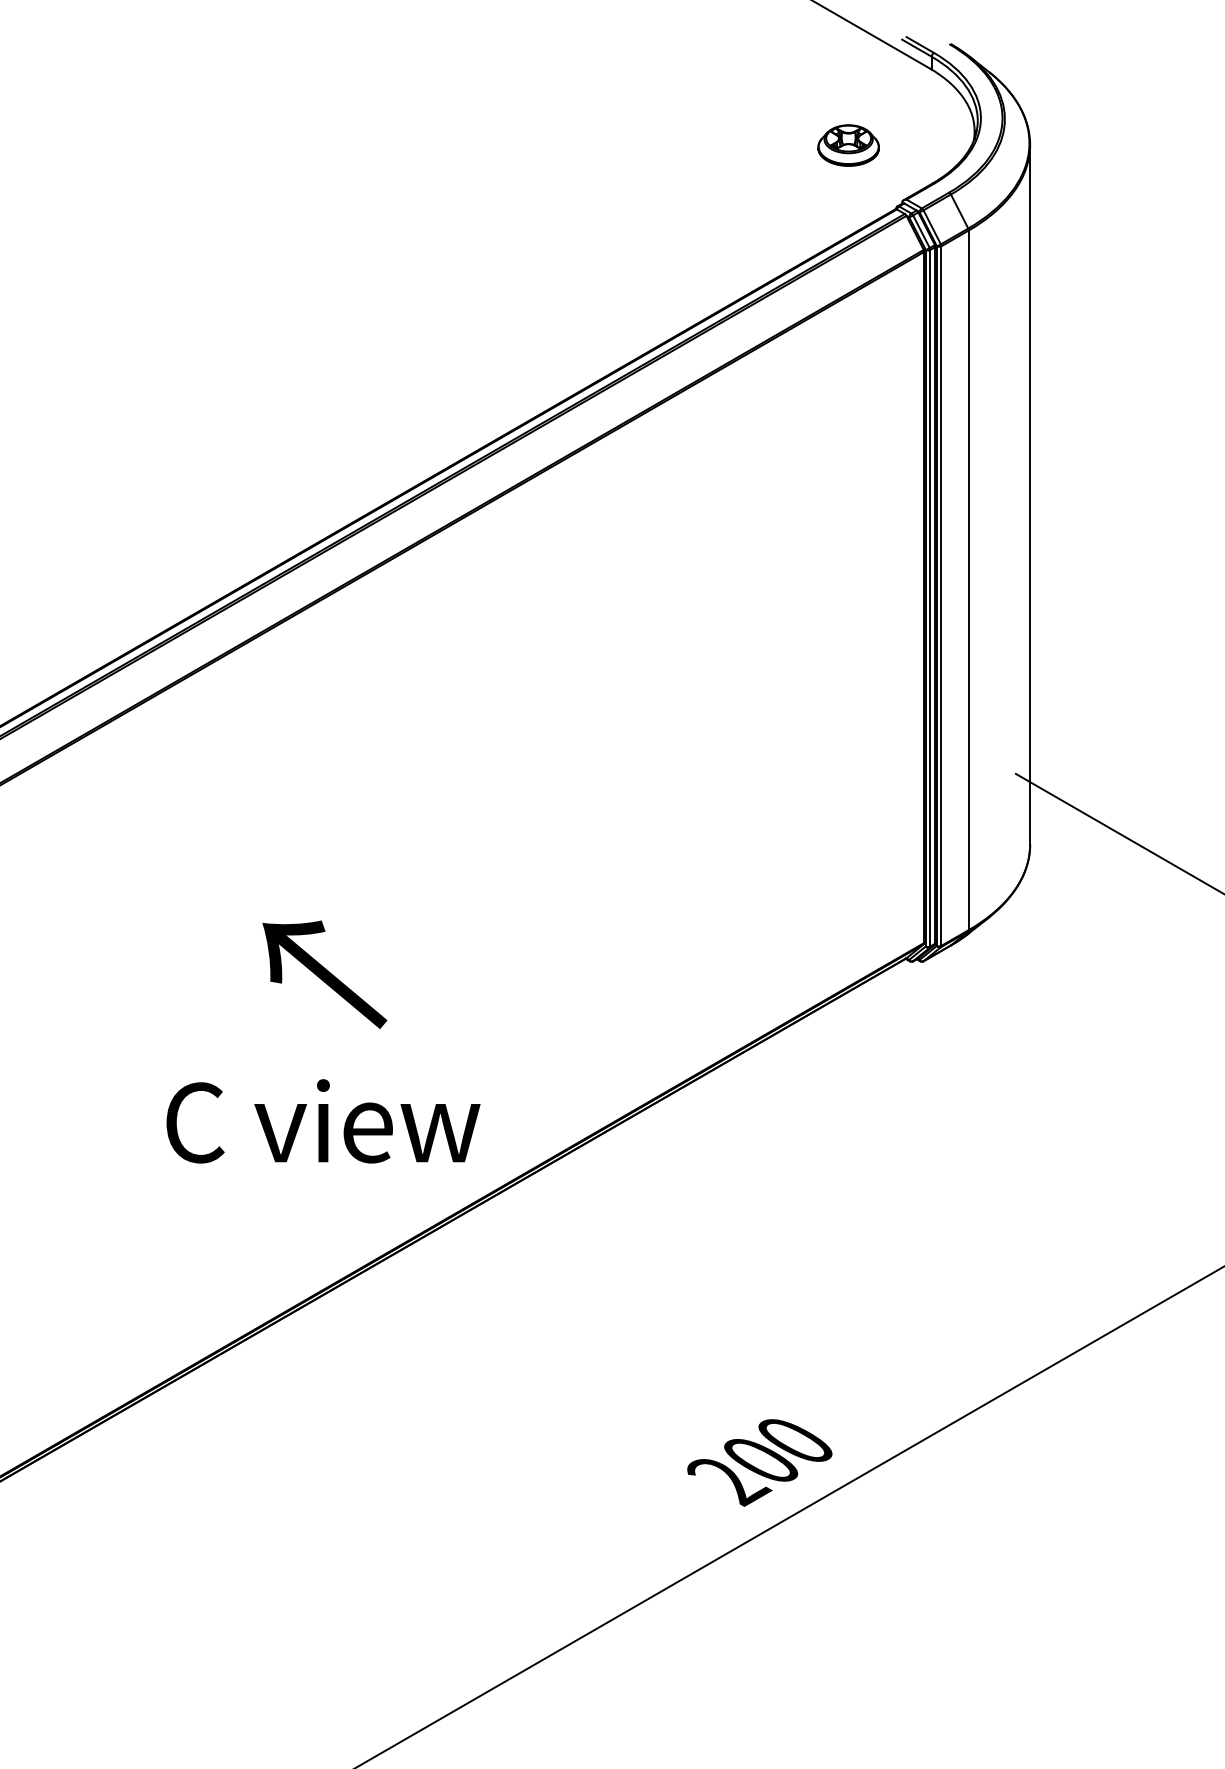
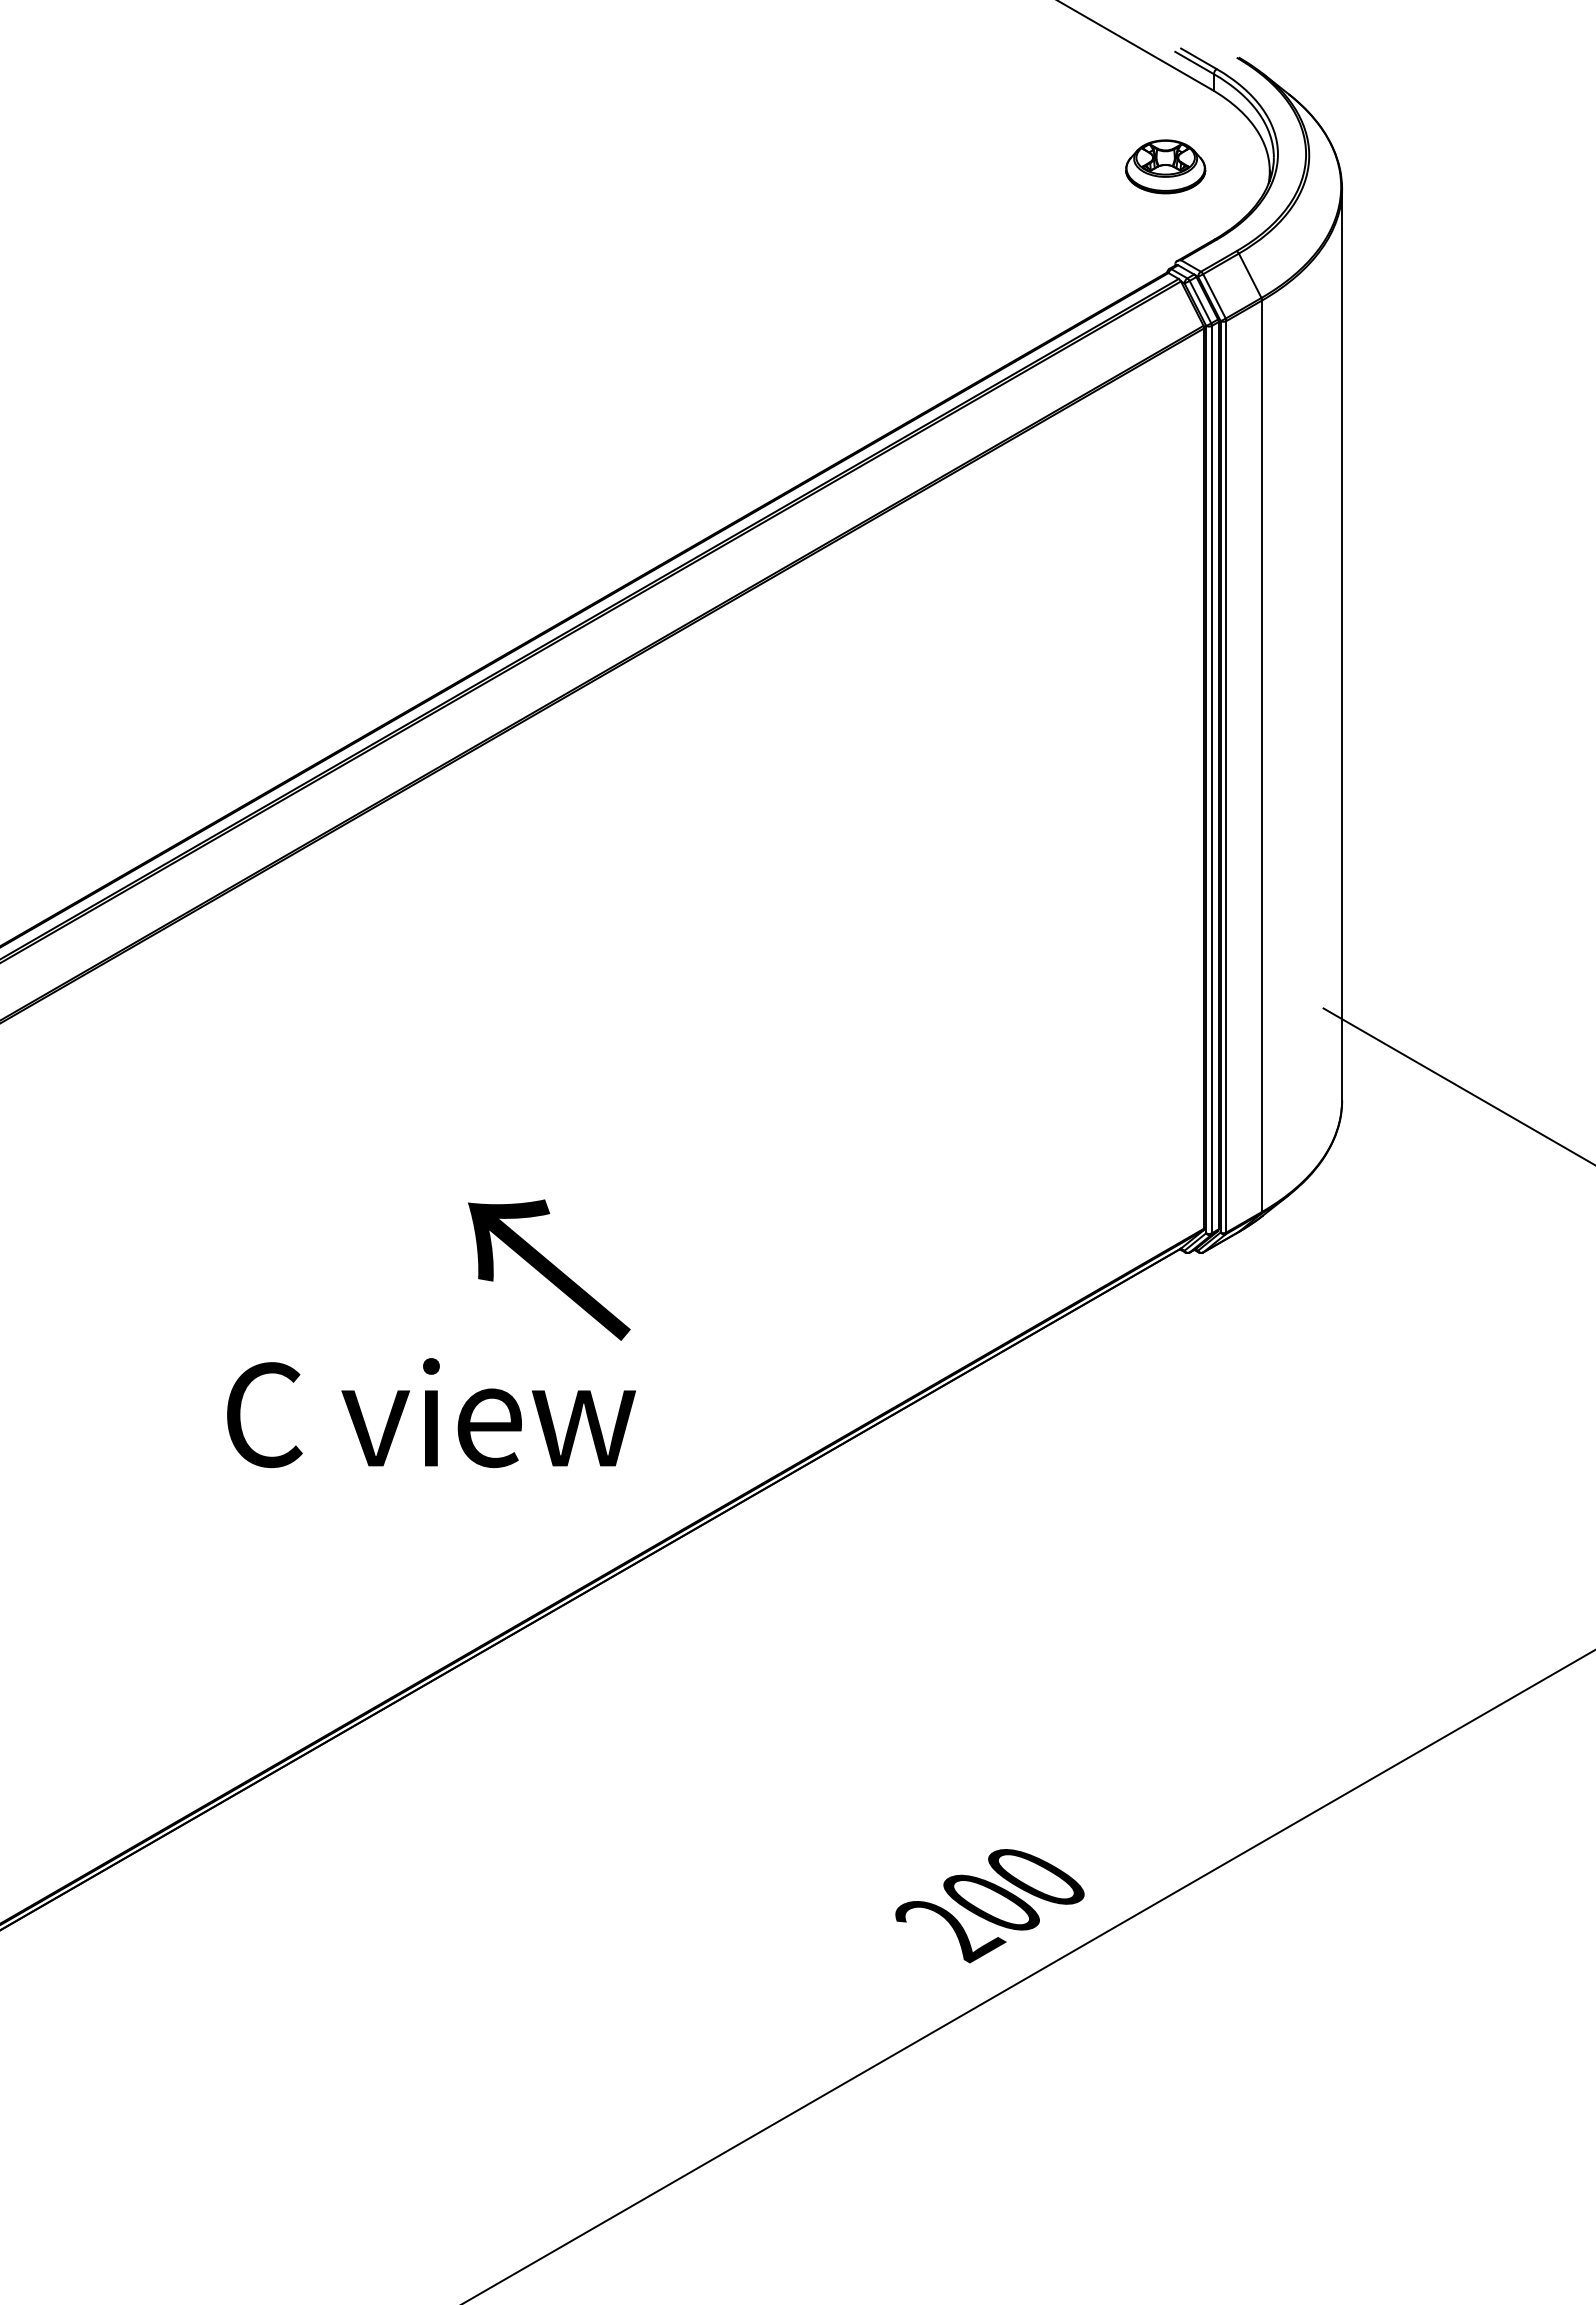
part: (848, 145) -> (1165, 166), moved
text: (325, 974) -> (549, 1269), moved
text: (323, 1121) -> (431, 1413), moved

